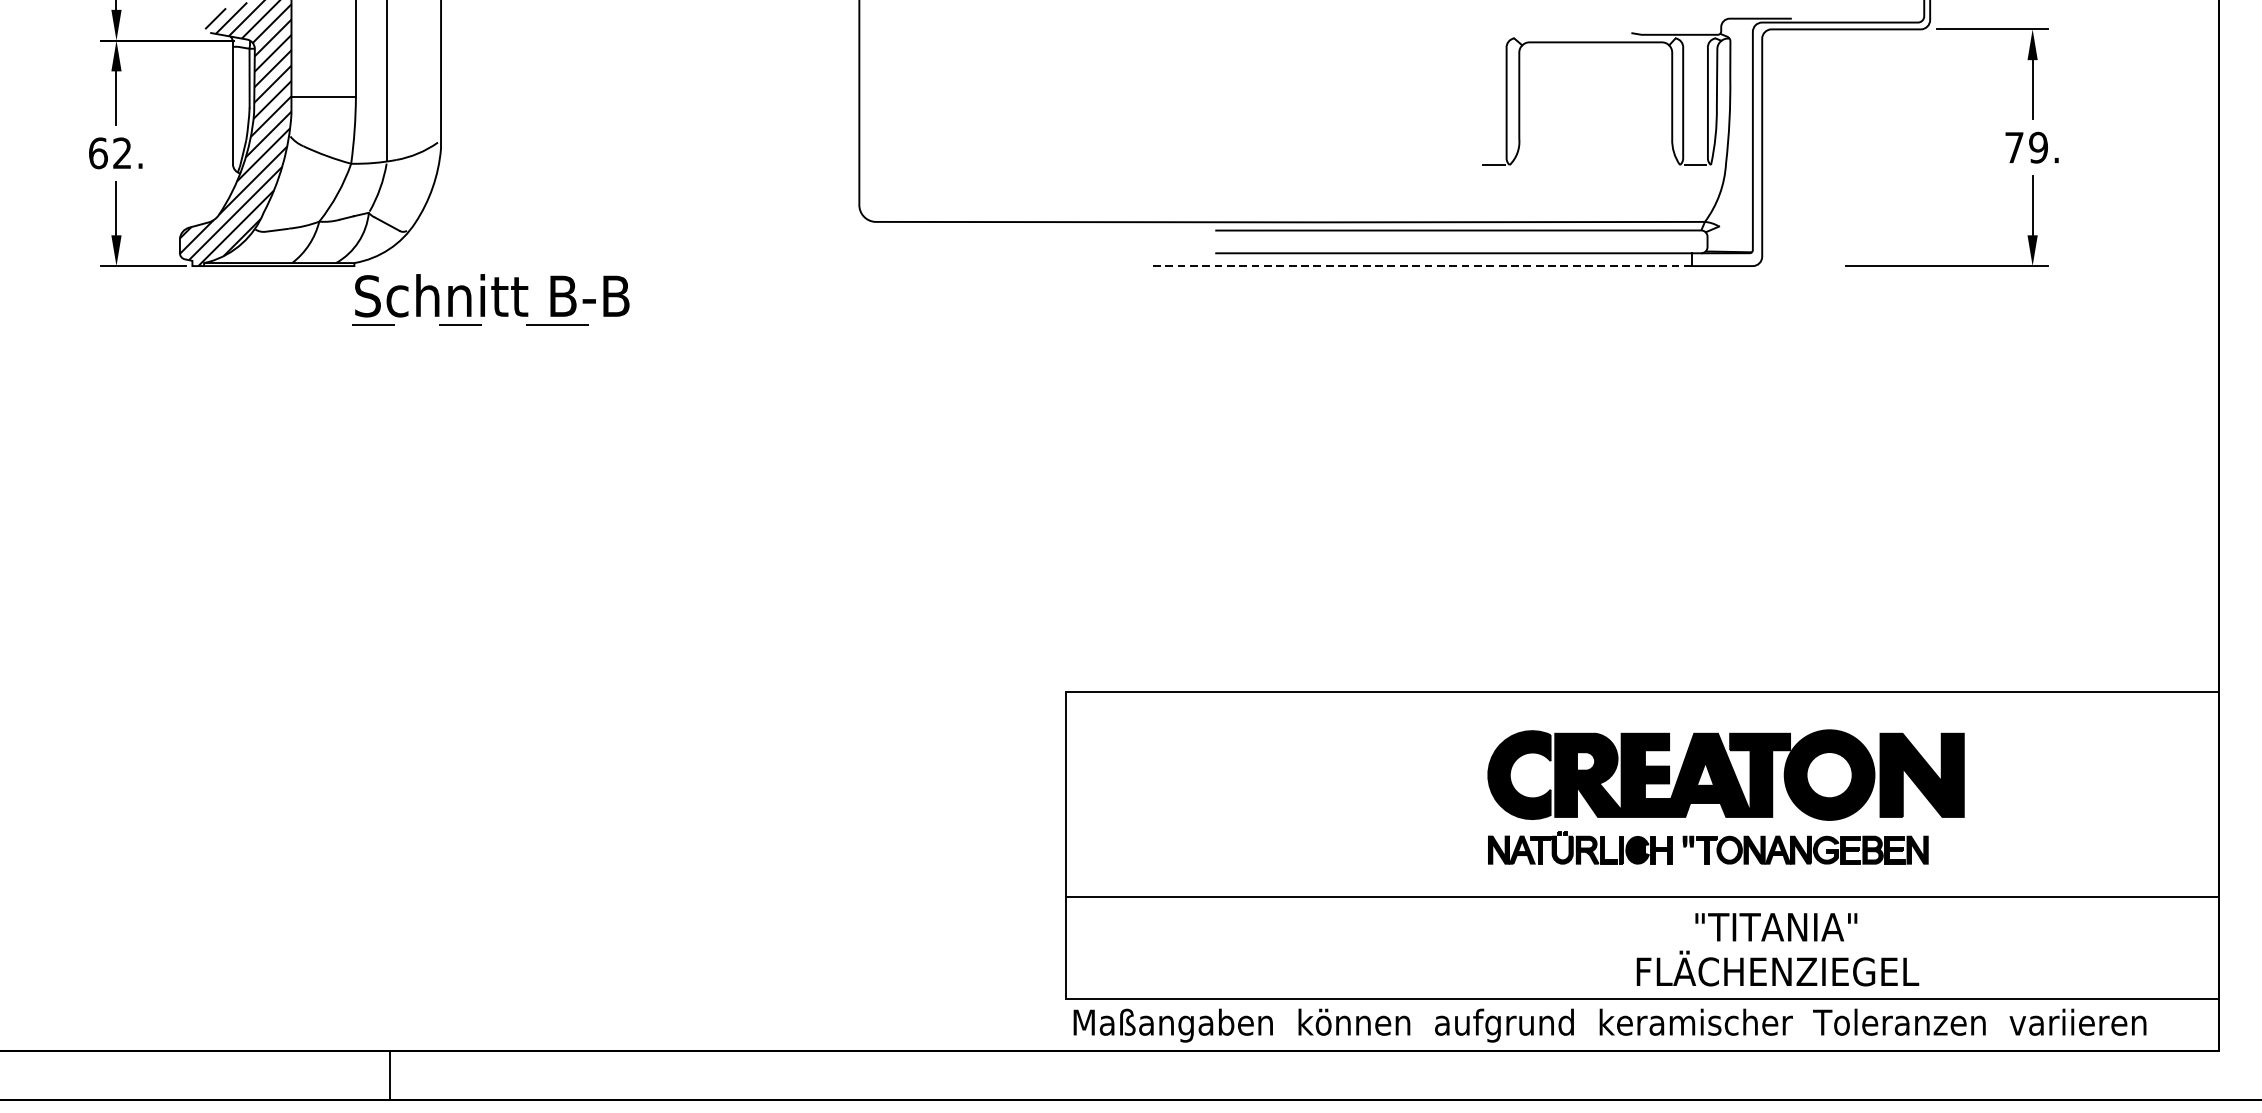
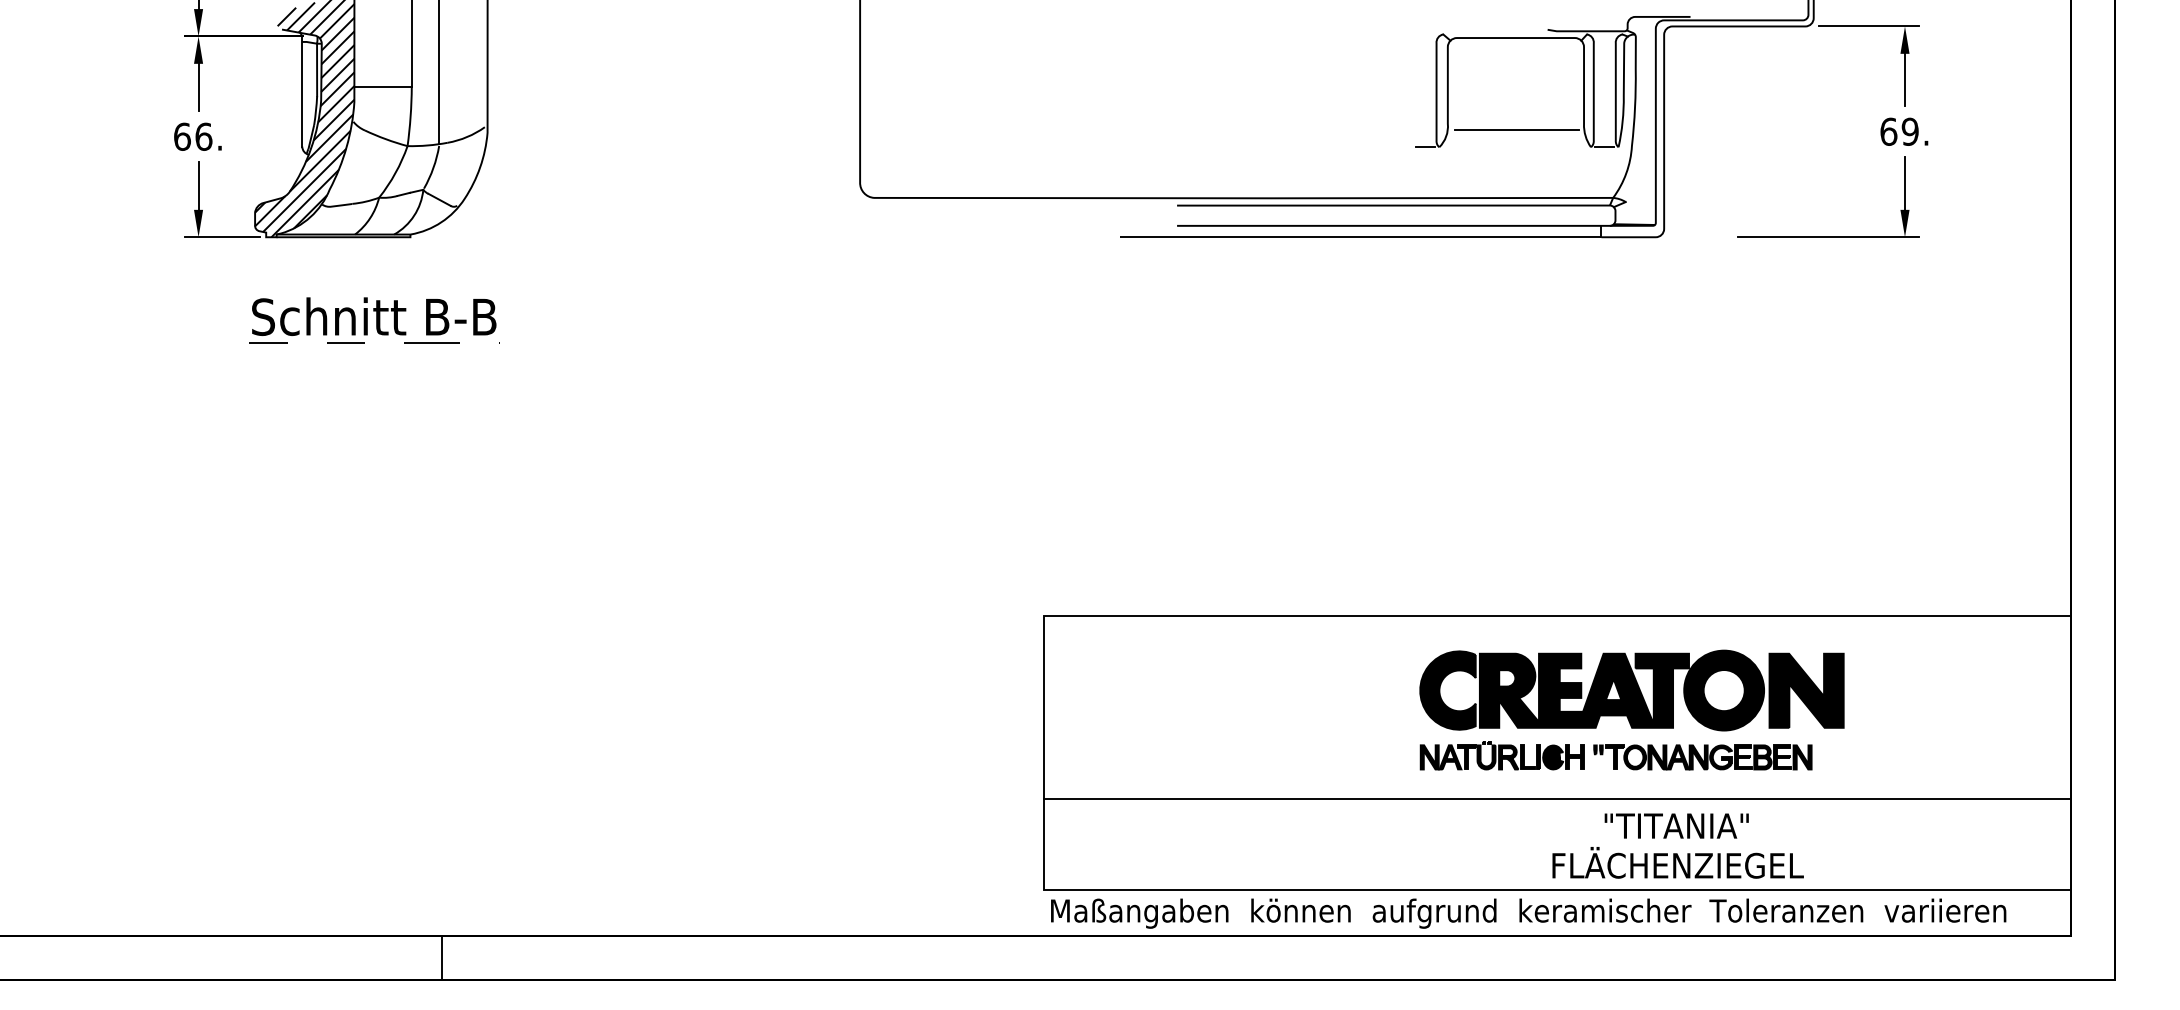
line: (1596, 146) -> (1516, 130), added
text: (2014, 147) -> (1888, 131), 79. -> 69.
text: (122, 152) -> (203, 136), 62. -> 66.
line: (1421, 266) -> (1360, 237), dashed -> solid
part: (492, 300) -> (374, 320), moved

